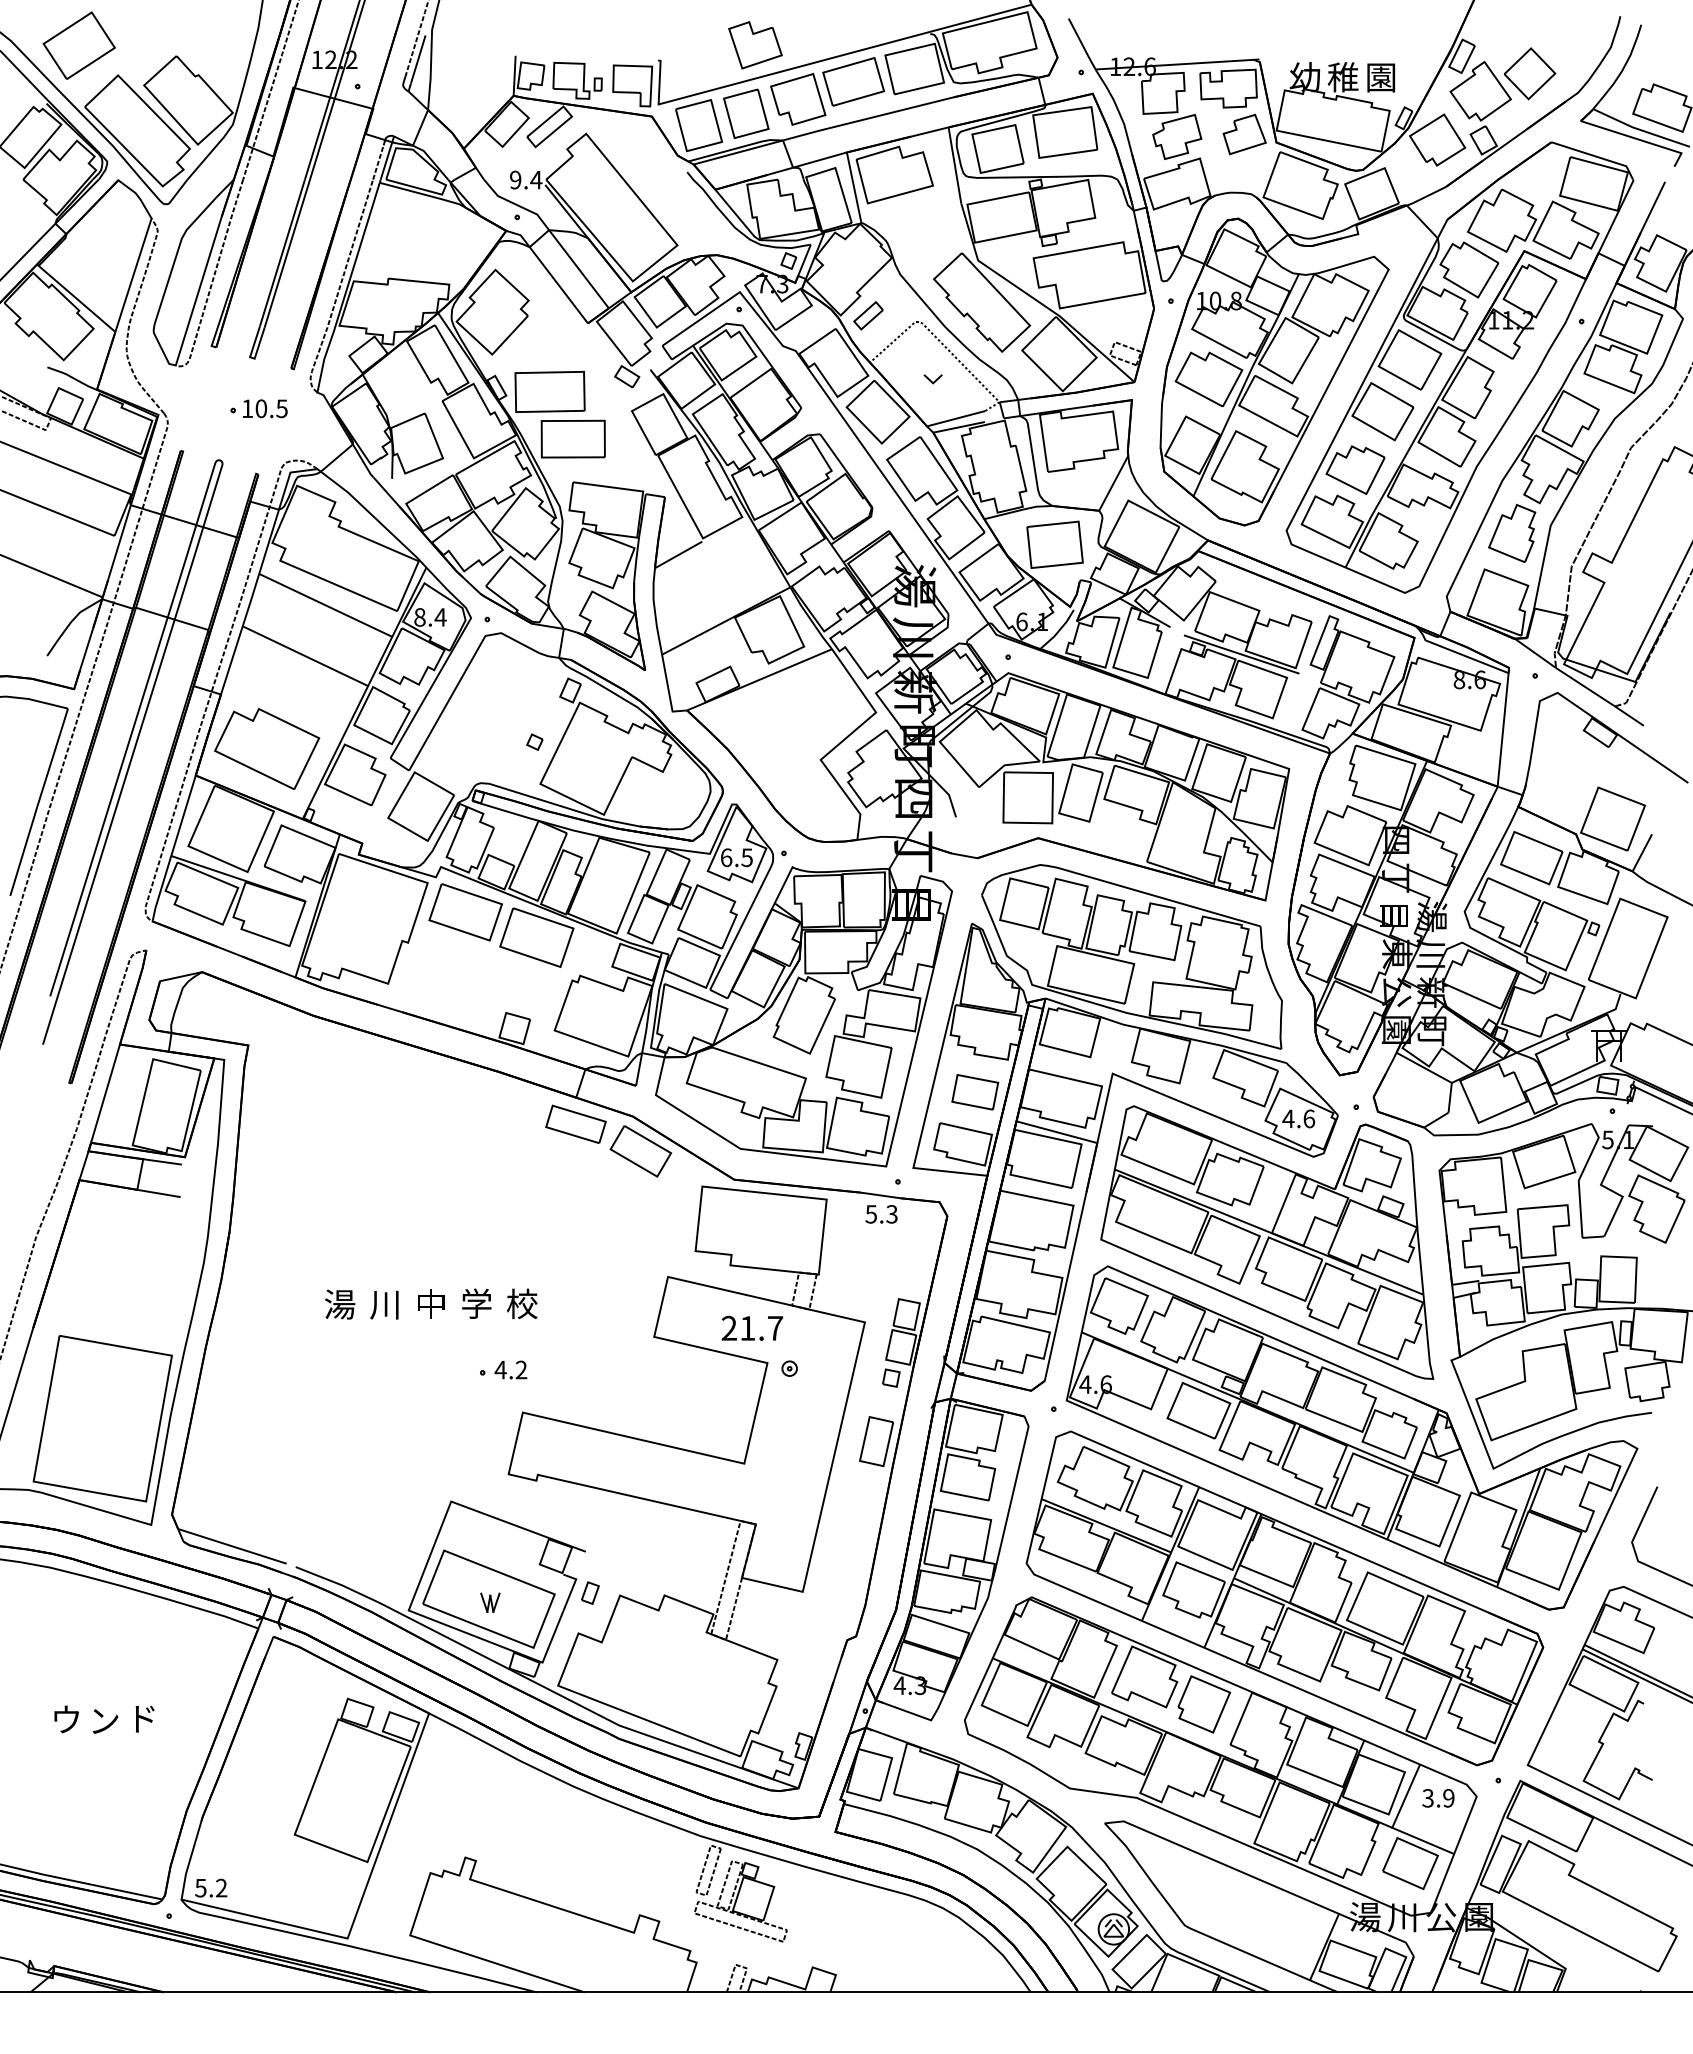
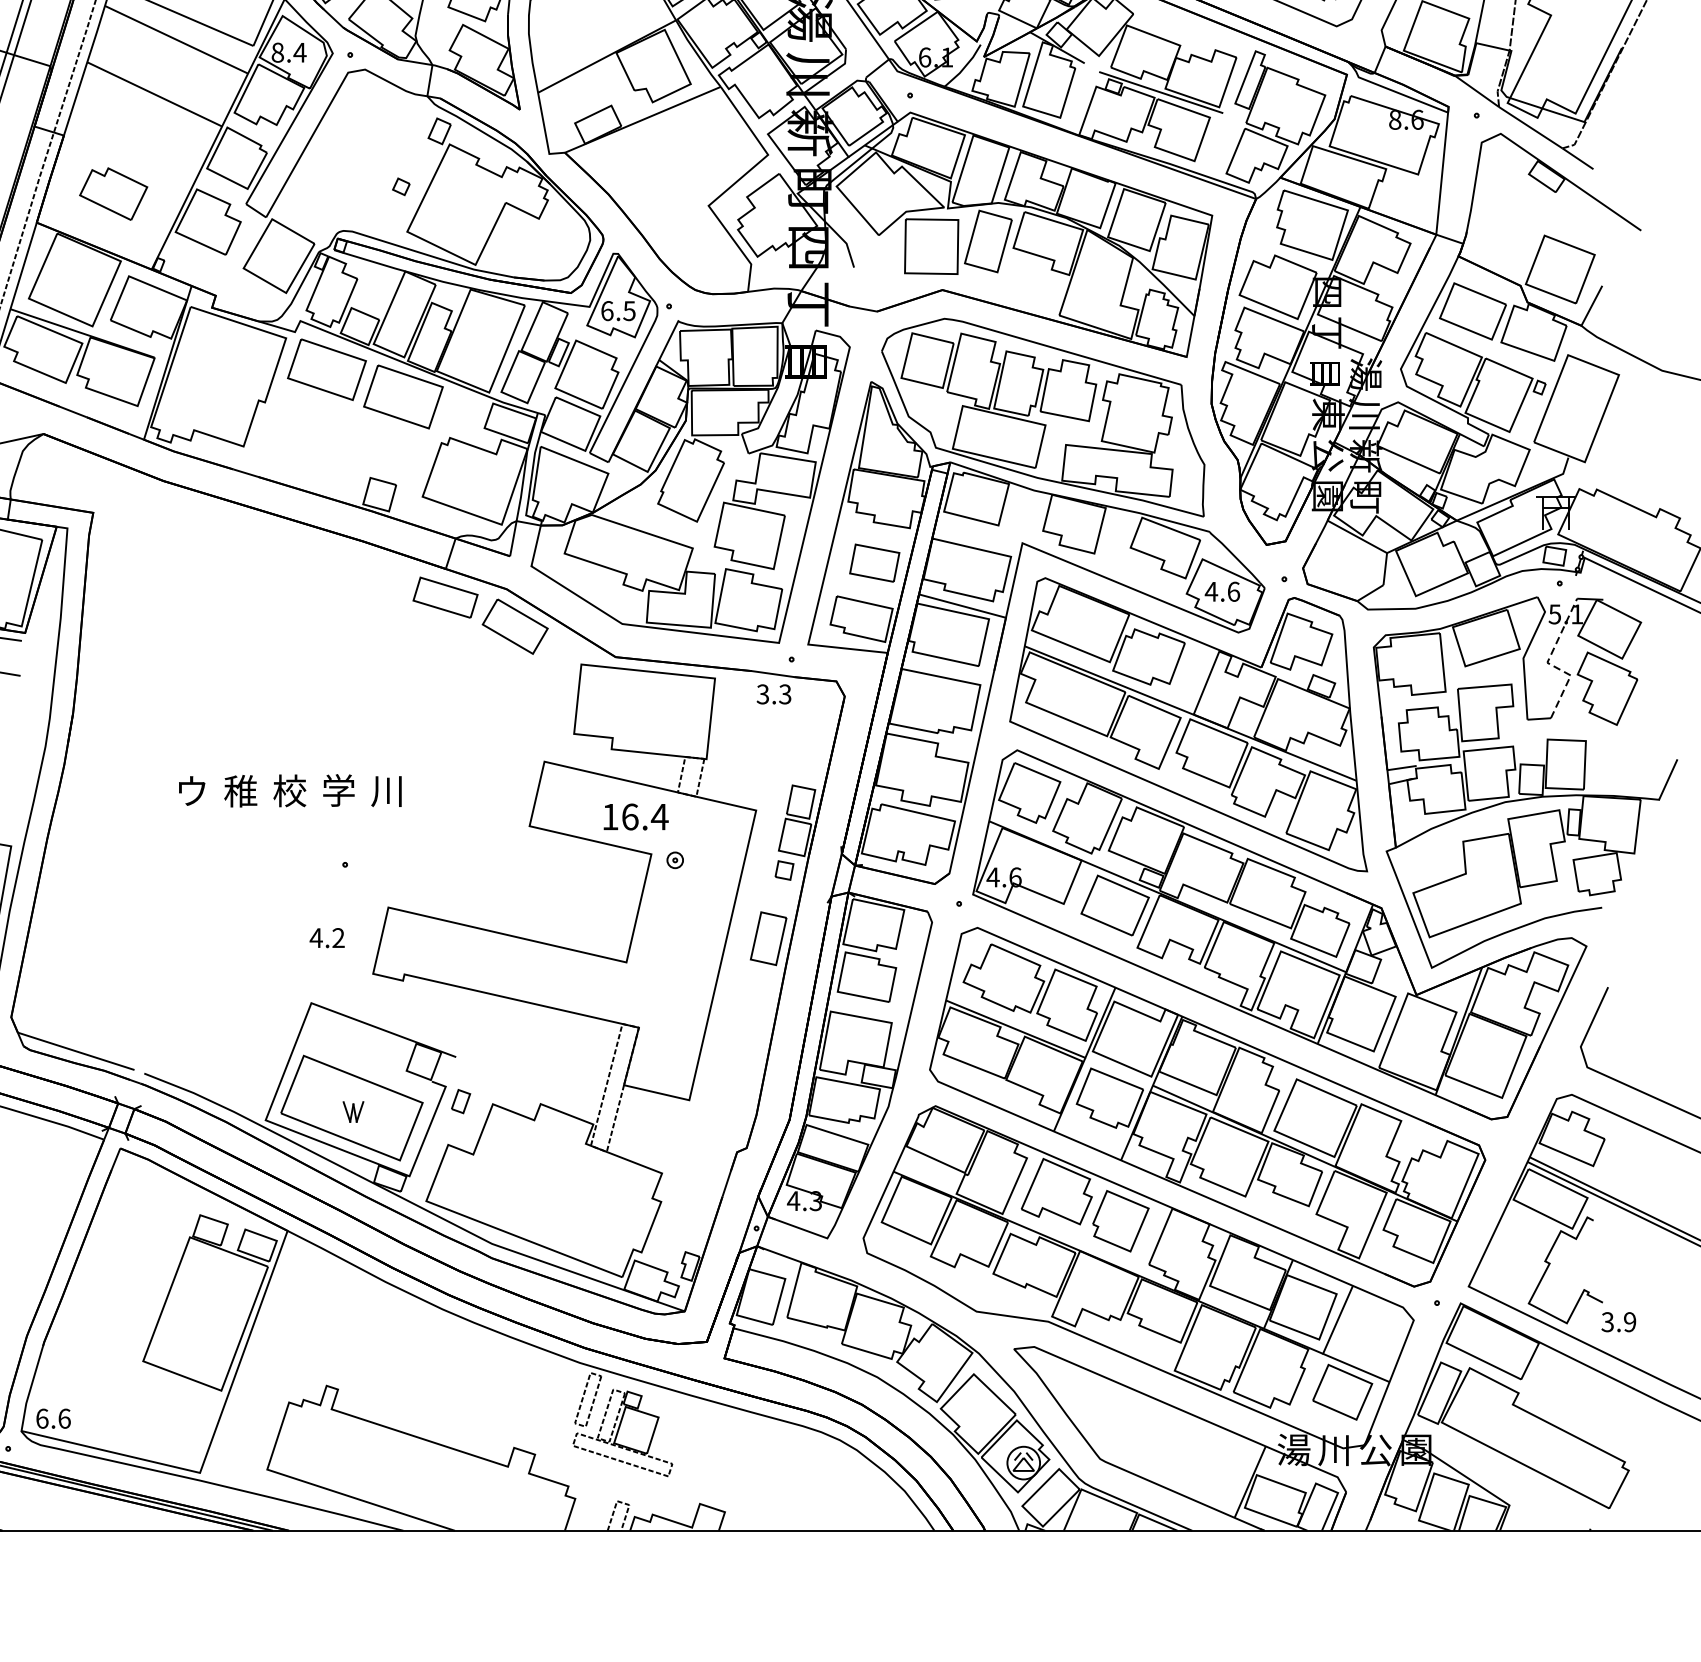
part: (267, 748) -> (113, 193), size x0.6
line: (1601, 1185) -> (1547, 663), solid -> dashed
text: (871, 1214) -> (763, 694), 5.3 -> 3.3
text: (431, 1303) -> (290, 790), 中 -> 校
text: (521, 1303) -> (386, 790), 校 -> 川
text: (340, 1304) -> (192, 791), 湯 -> ウ
text: (385, 1304) -> (240, 791), 川 -> 稚
text: (752, 1327) -> (635, 816), 21.7 -> 16.4
text: (510, 1369) -> (326, 937), moved
text: (1438, 1798) -> (1618, 1322), moved
text: (211, 1887) -> (53, 1418), 5.2 -> 6.6

